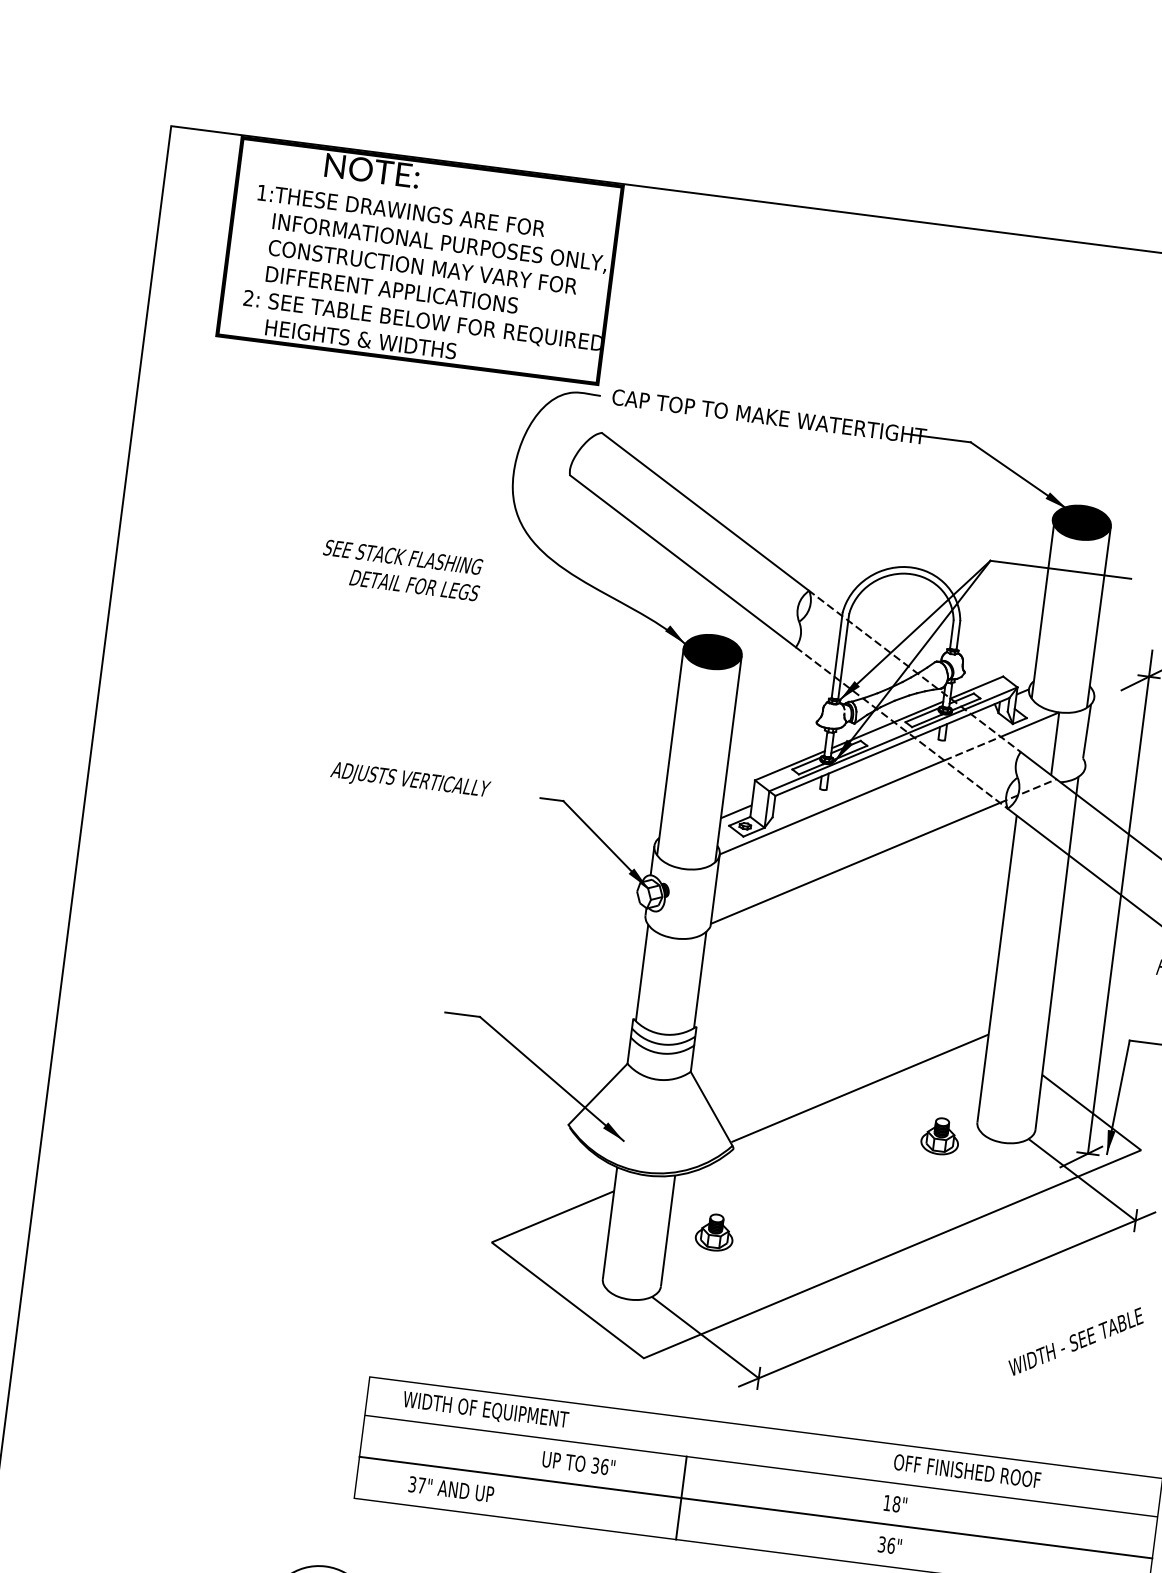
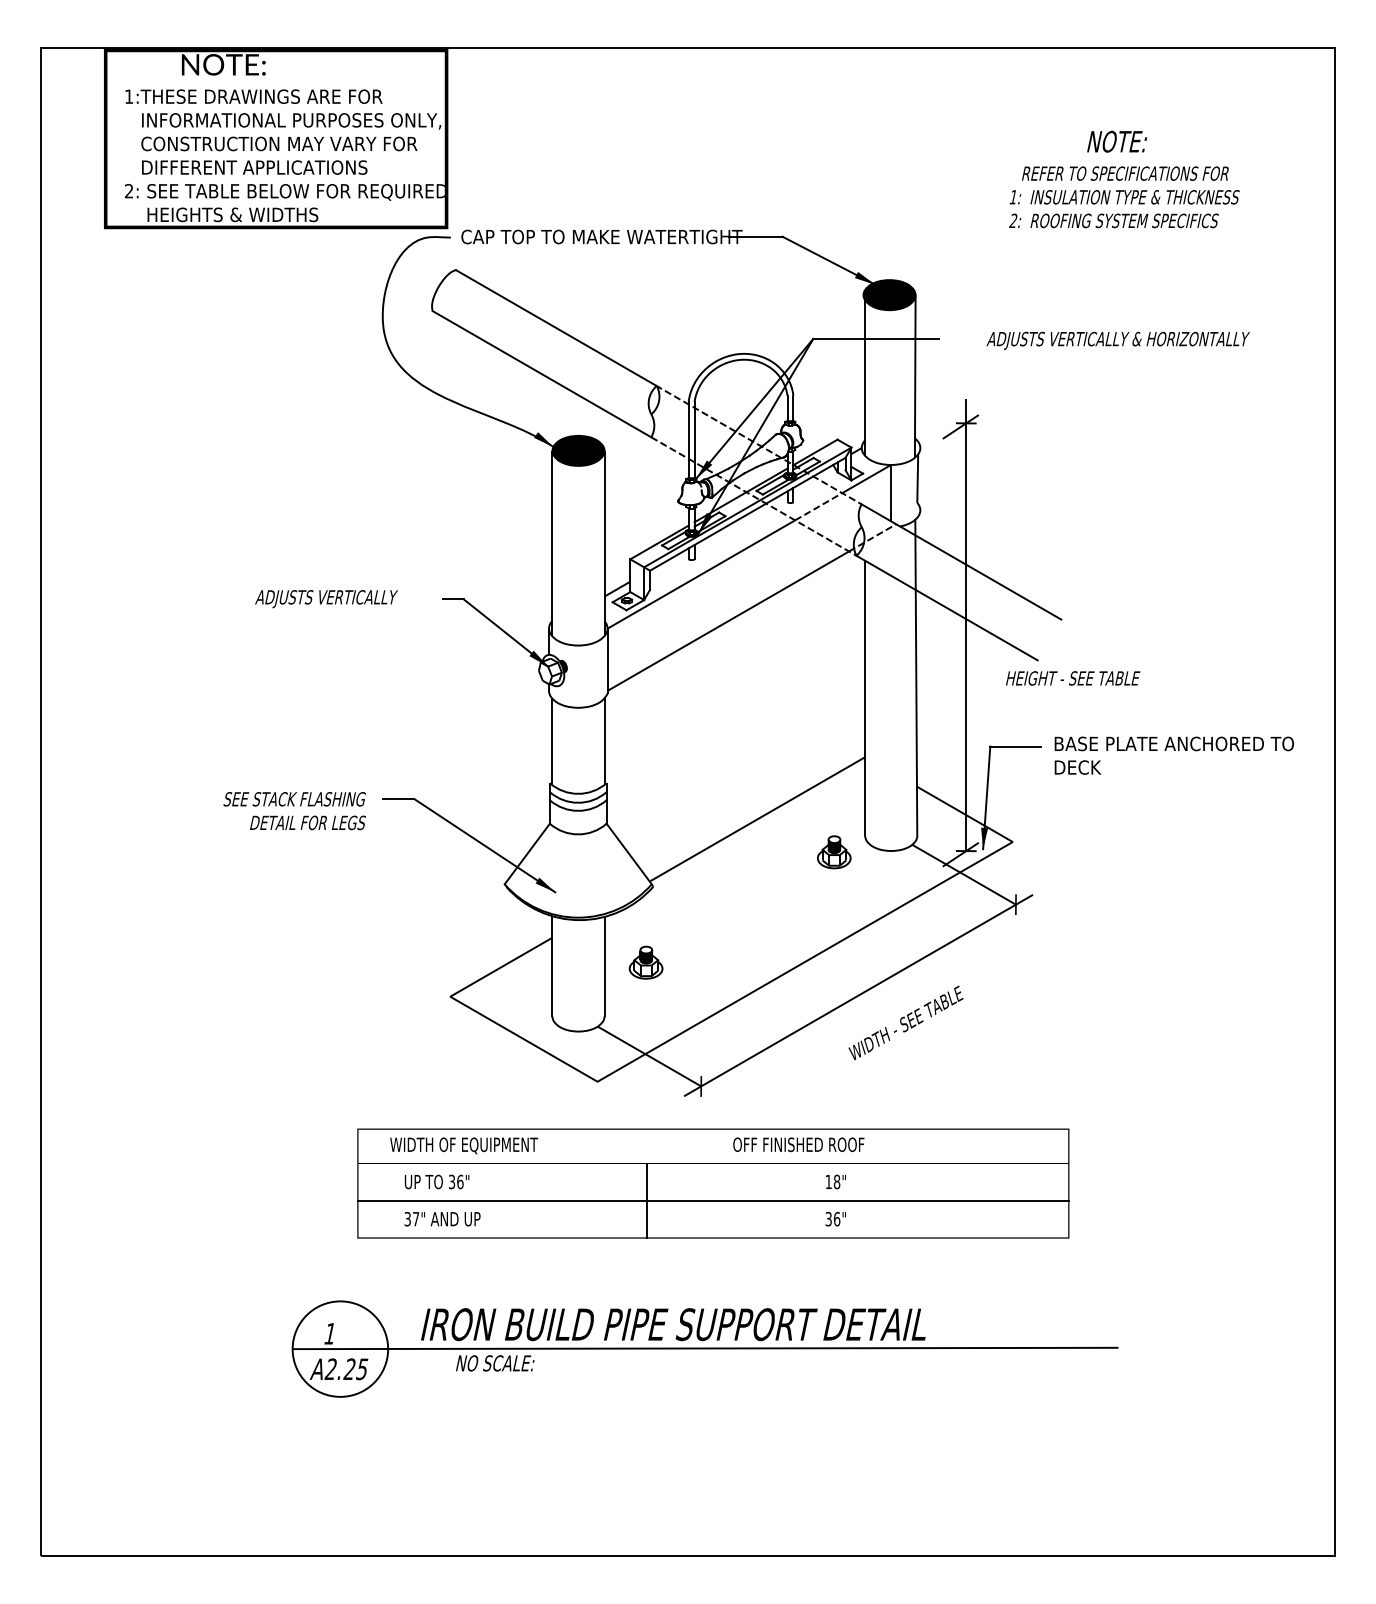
text: (401, 570) -> (294, 811), moved
text: (1075, 1340) -> (905, 1022), moved
text: (578, 1462) -> (436, 1181), moved
text: (967, 1470) -> (798, 1144), moved

